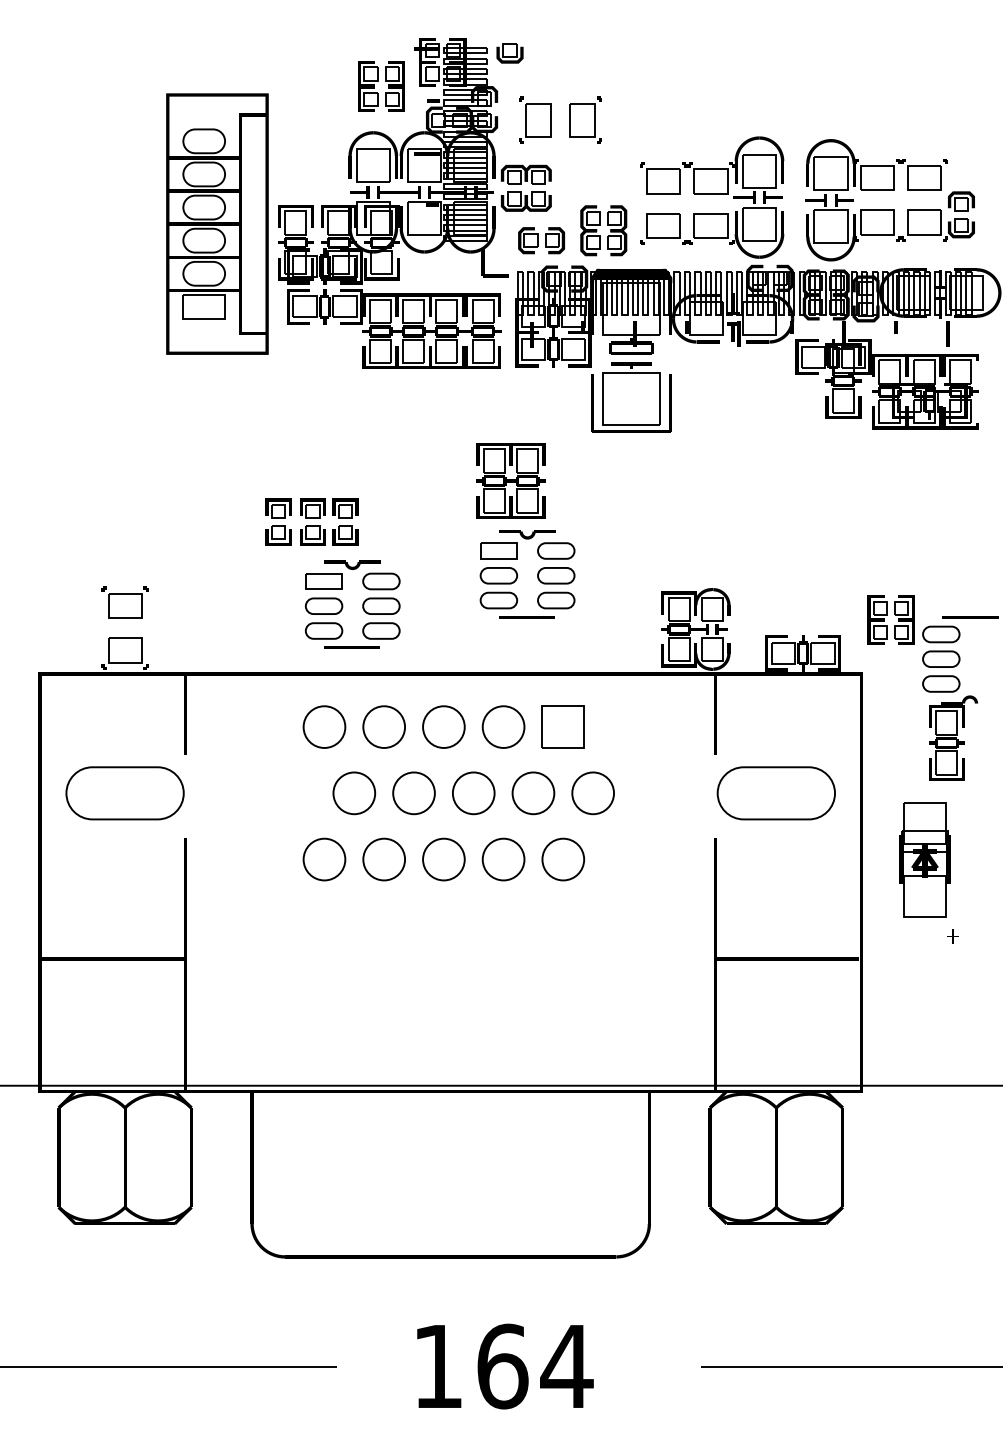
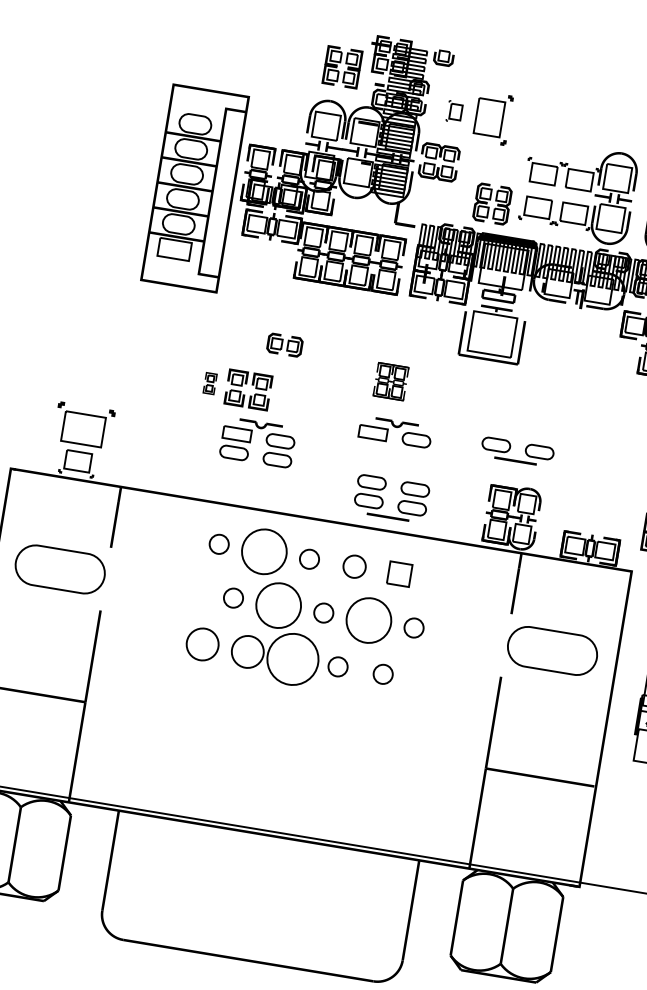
part: (535, 119) -> (454, 111), size x0.6
part: (585, 119) -> (492, 117), size x1.4
part: (217, 223) -> (195, 188), moved
part: (541, 240) -> (284, 345), moved
part: (510, 480) -> (390, 381), size x0.6
part: (278, 521) -> (210, 383), size x0.6
part: (517, 597) -> (383, 501), moved
part: (124, 602) -> (83, 425), size x1.6
part: (343, 632) -> (510, 448), moved
circle: (324, 726) -> (219, 543), size x0.6
circle: (384, 726) -> (264, 551), size x1.4
circle: (443, 726) -> (309, 558), size x0.6
circle: (503, 726) -> (354, 566), size x0.7
part: (562, 726) -> (399, 573), size x0.7
circle: (354, 793) -> (233, 598), size x0.6
circle: (413, 793) -> (278, 605), size x1.4
circle: (473, 793) -> (323, 613), size x0.6
circle: (533, 793) -> (368, 620), size x1.4
circle: (593, 793) -> (414, 628), size x0.6
circle: (443, 859) -> (292, 659), size x1.6
circle: (503, 859) -> (338, 666), size x0.6
circle: (563, 859) -> (383, 674), size x0.6

